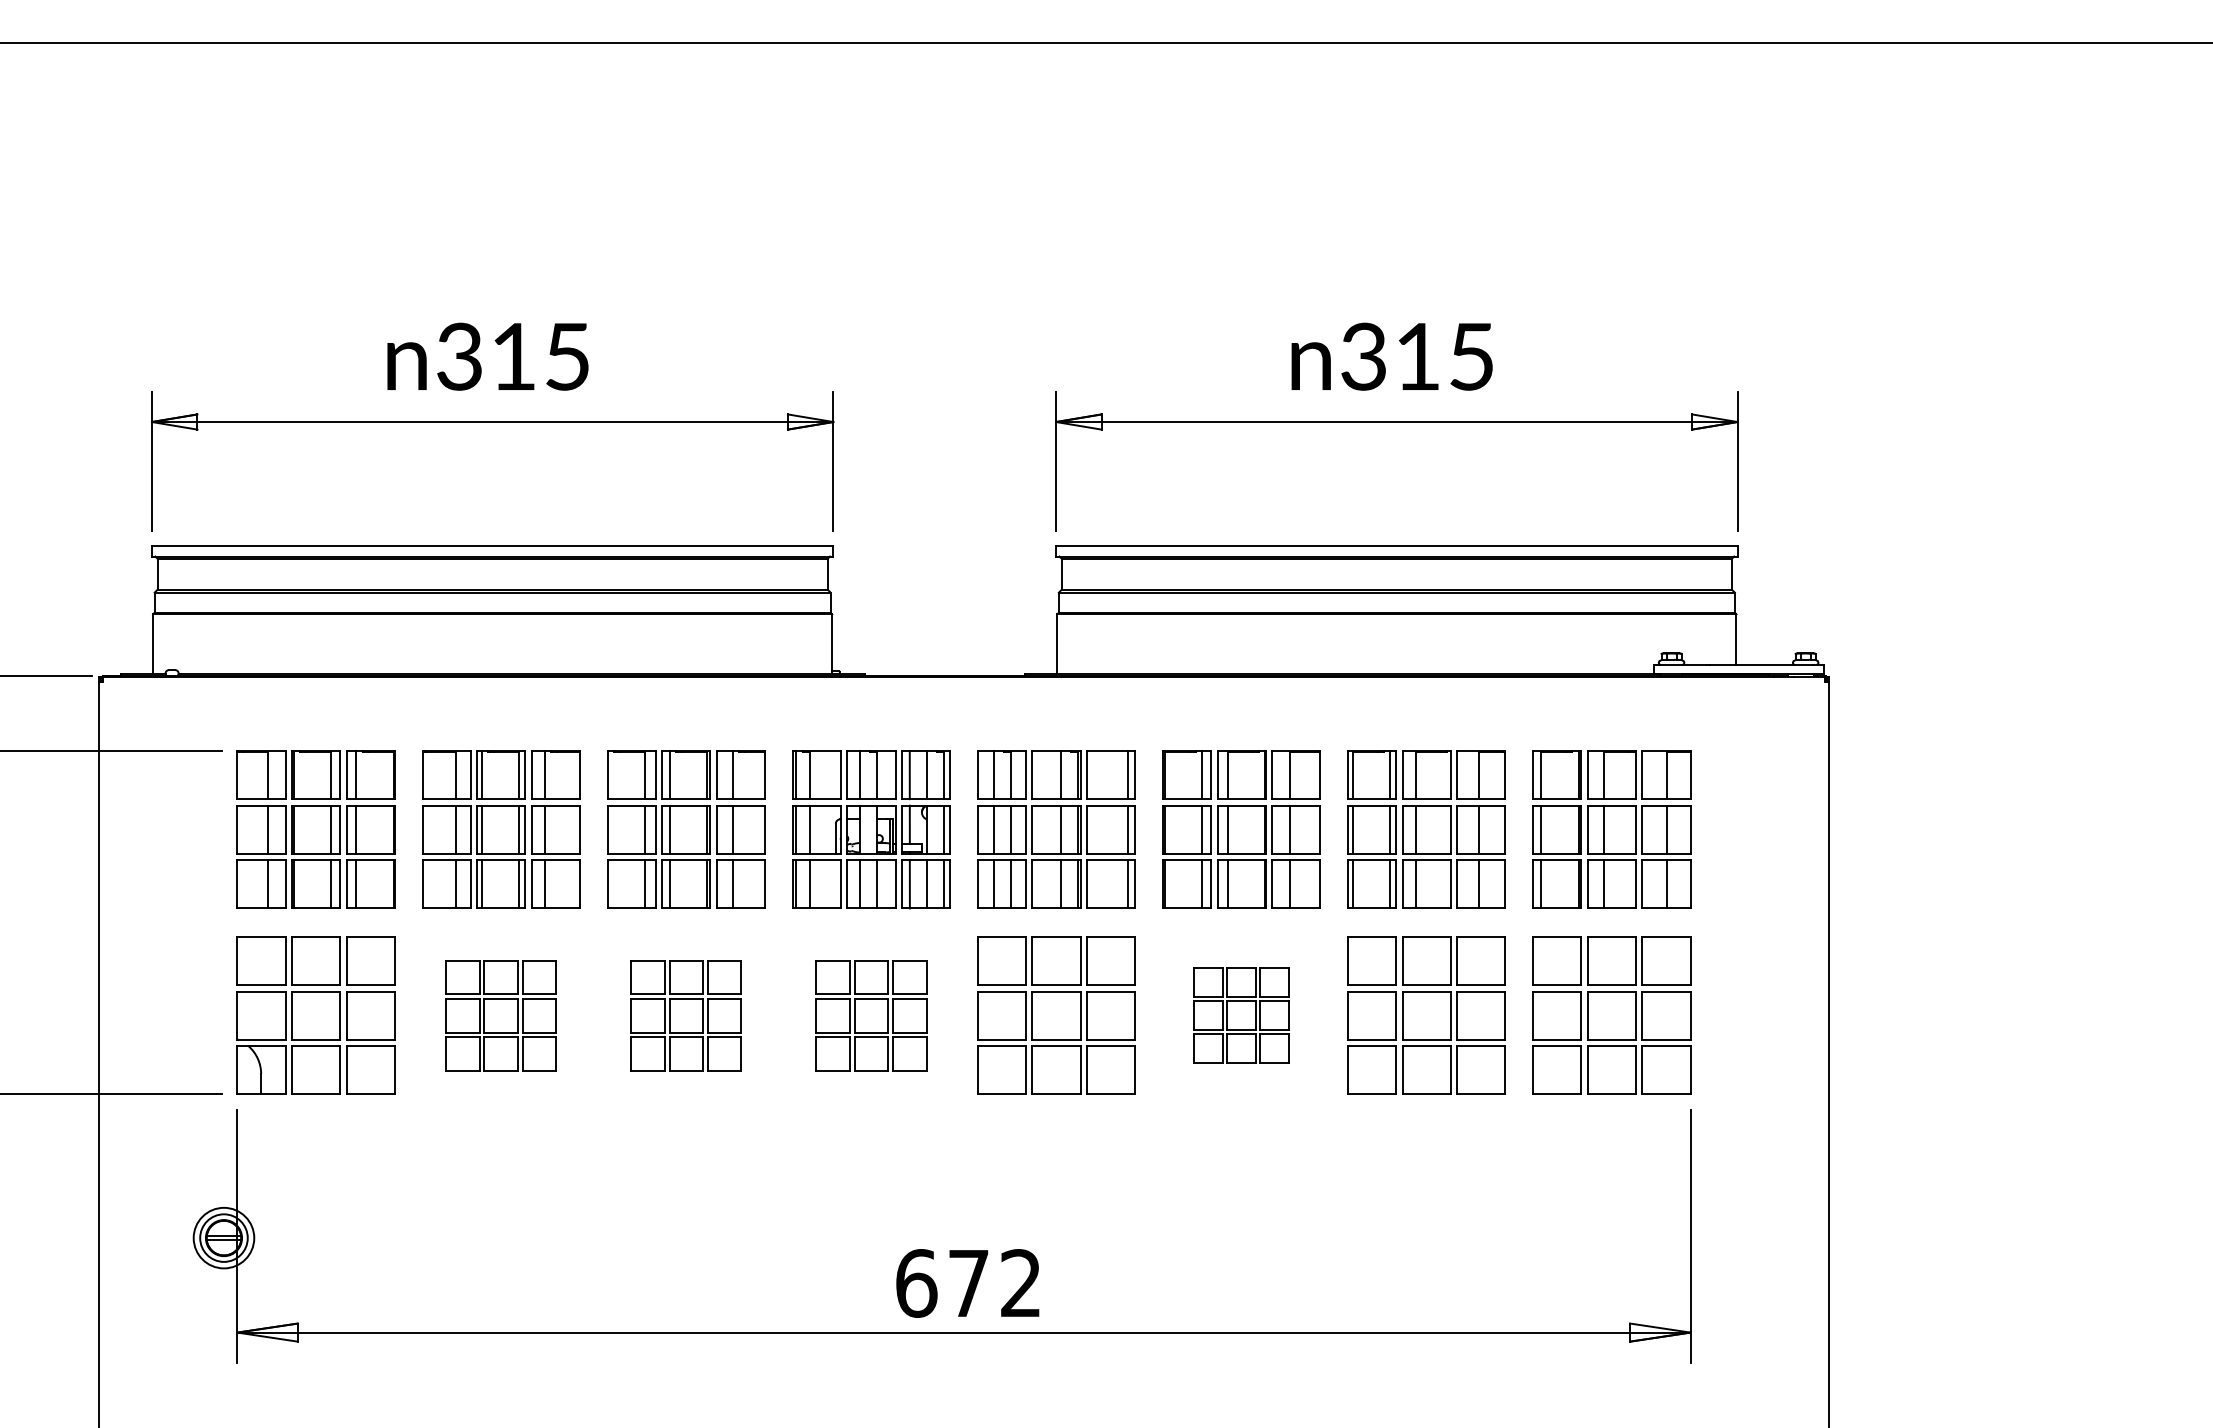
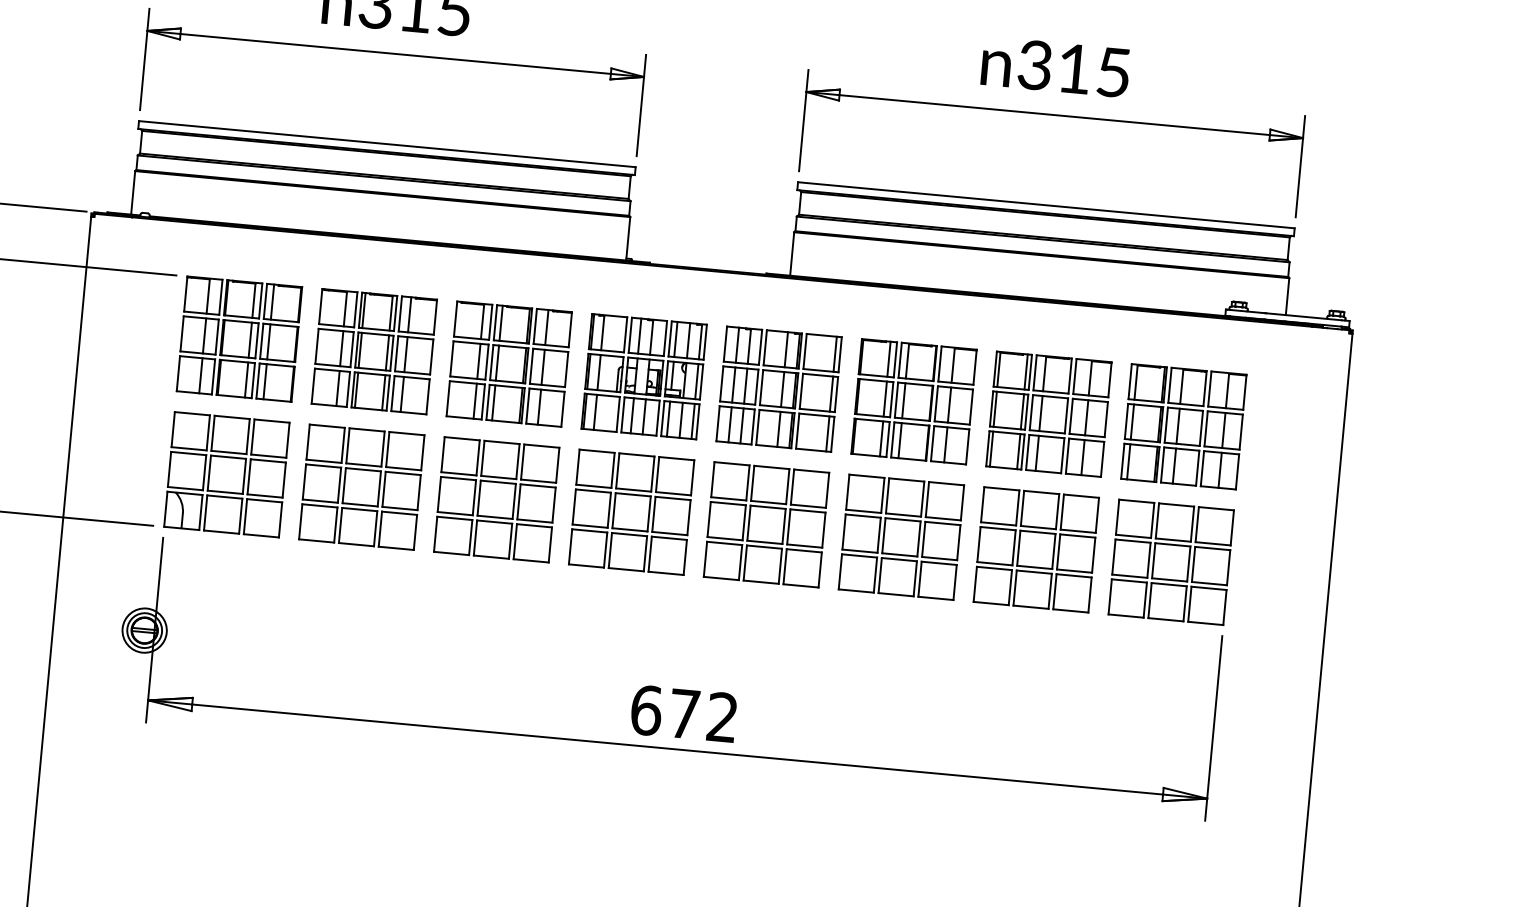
part: (501, 1015) -> (362, 487), size x1.43
part: (686, 1015) -> (496, 499), size x1.43
part: (871, 1015) -> (631, 512), size x1.43
part: (1241, 1015) -> (901, 537), size x1.67

